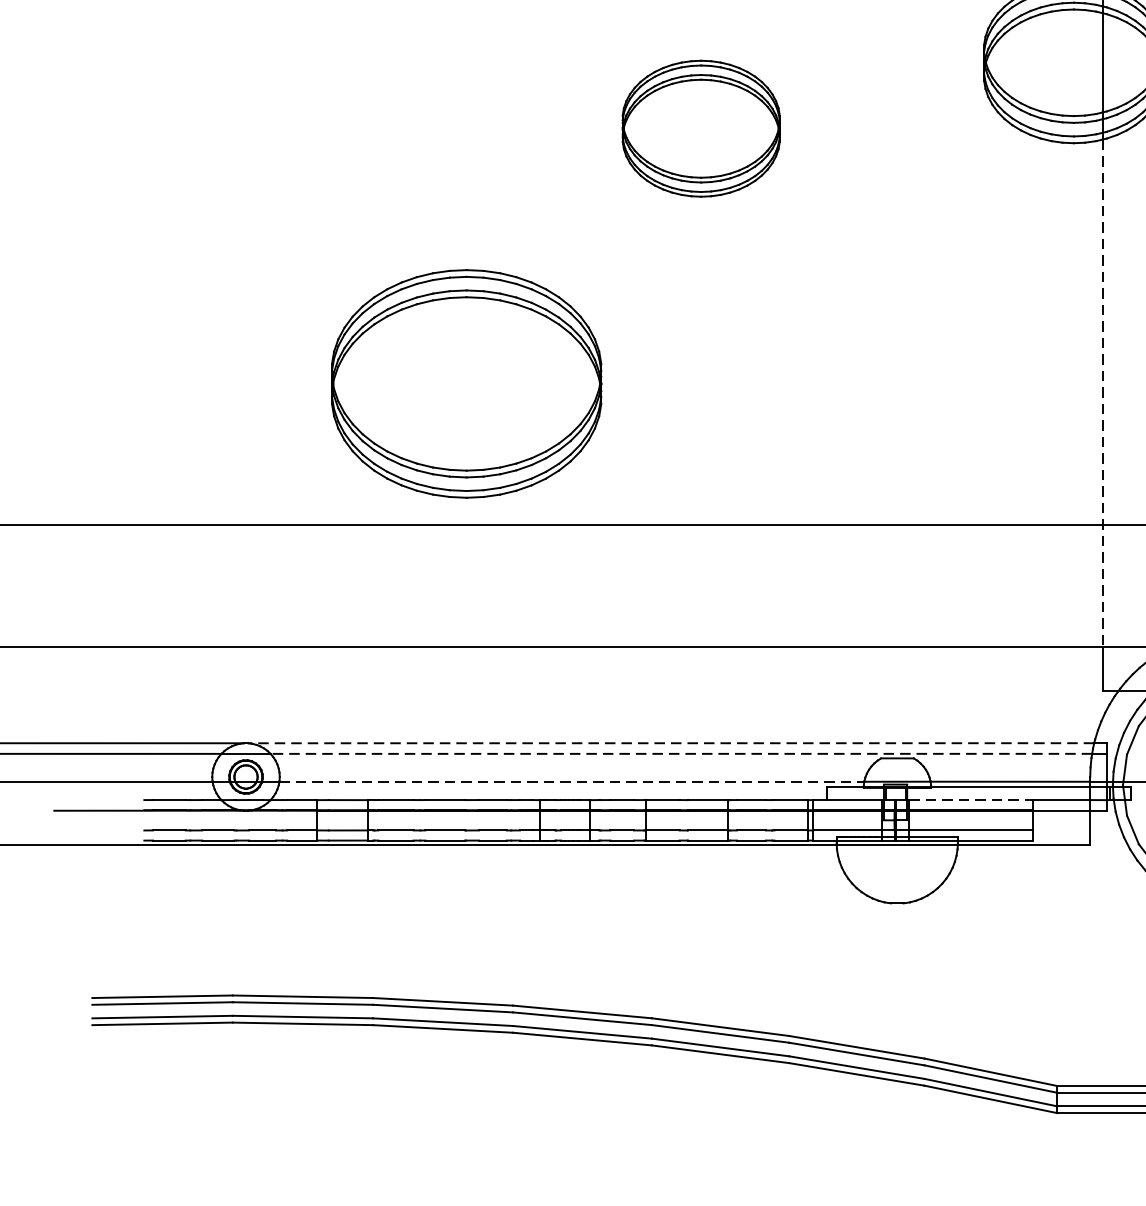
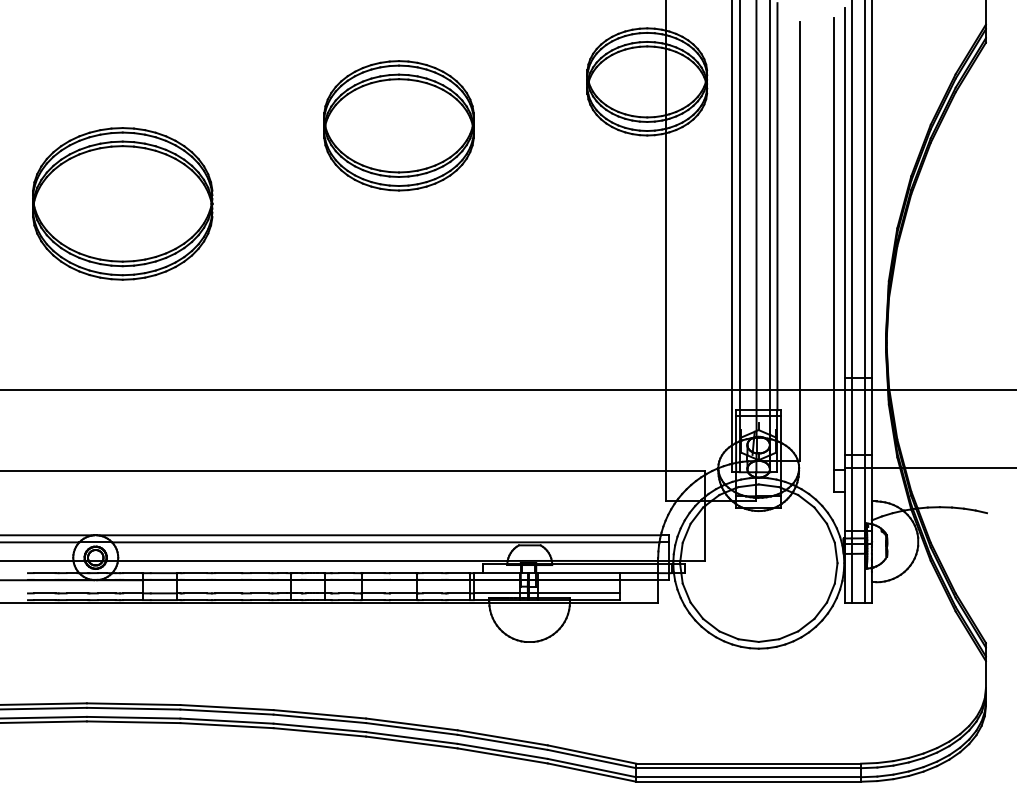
part: (700, 128) -> (398, 125), size x1.43
part: (466, 383) -> (122, 203), moved
line: (1102, 393) -> (666, 302), dashed -> solid
line: (671, 743) -> (379, 535), dashed -> solid
line: (680, 754) -> (385, 542), dashed -> solid
line: (571, 781) -> (312, 560), dashed -> solid
line: (972, 800) -> (579, 573), dashed -> solid

